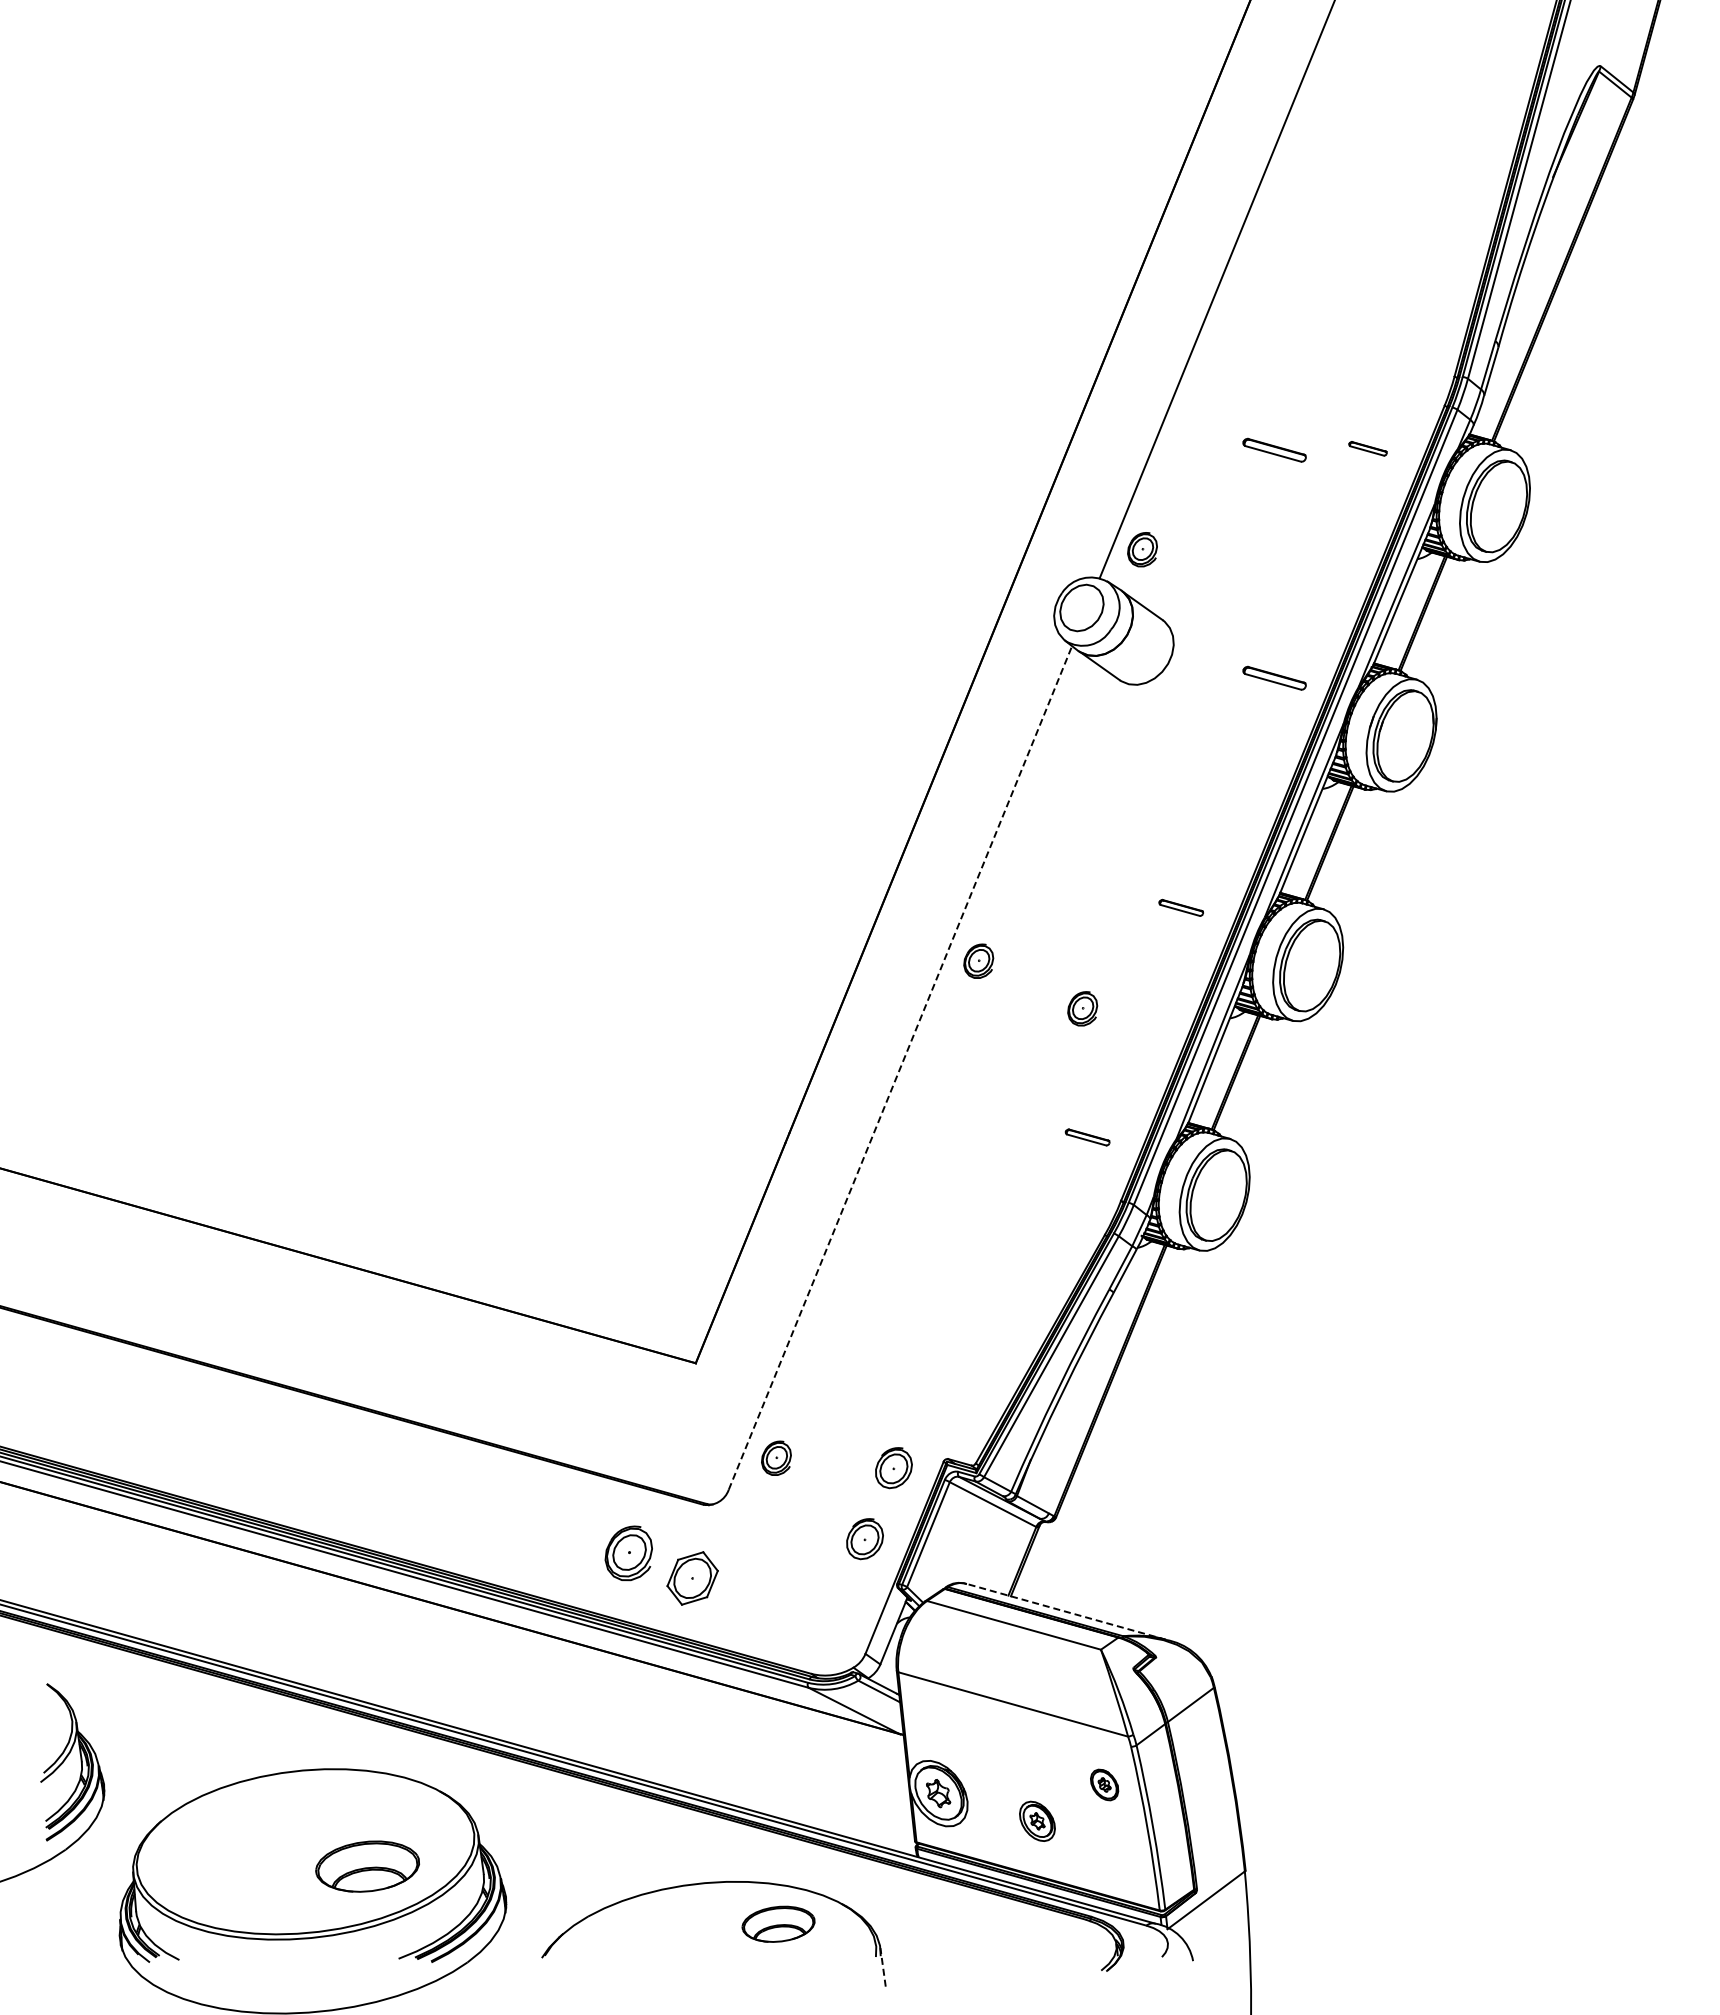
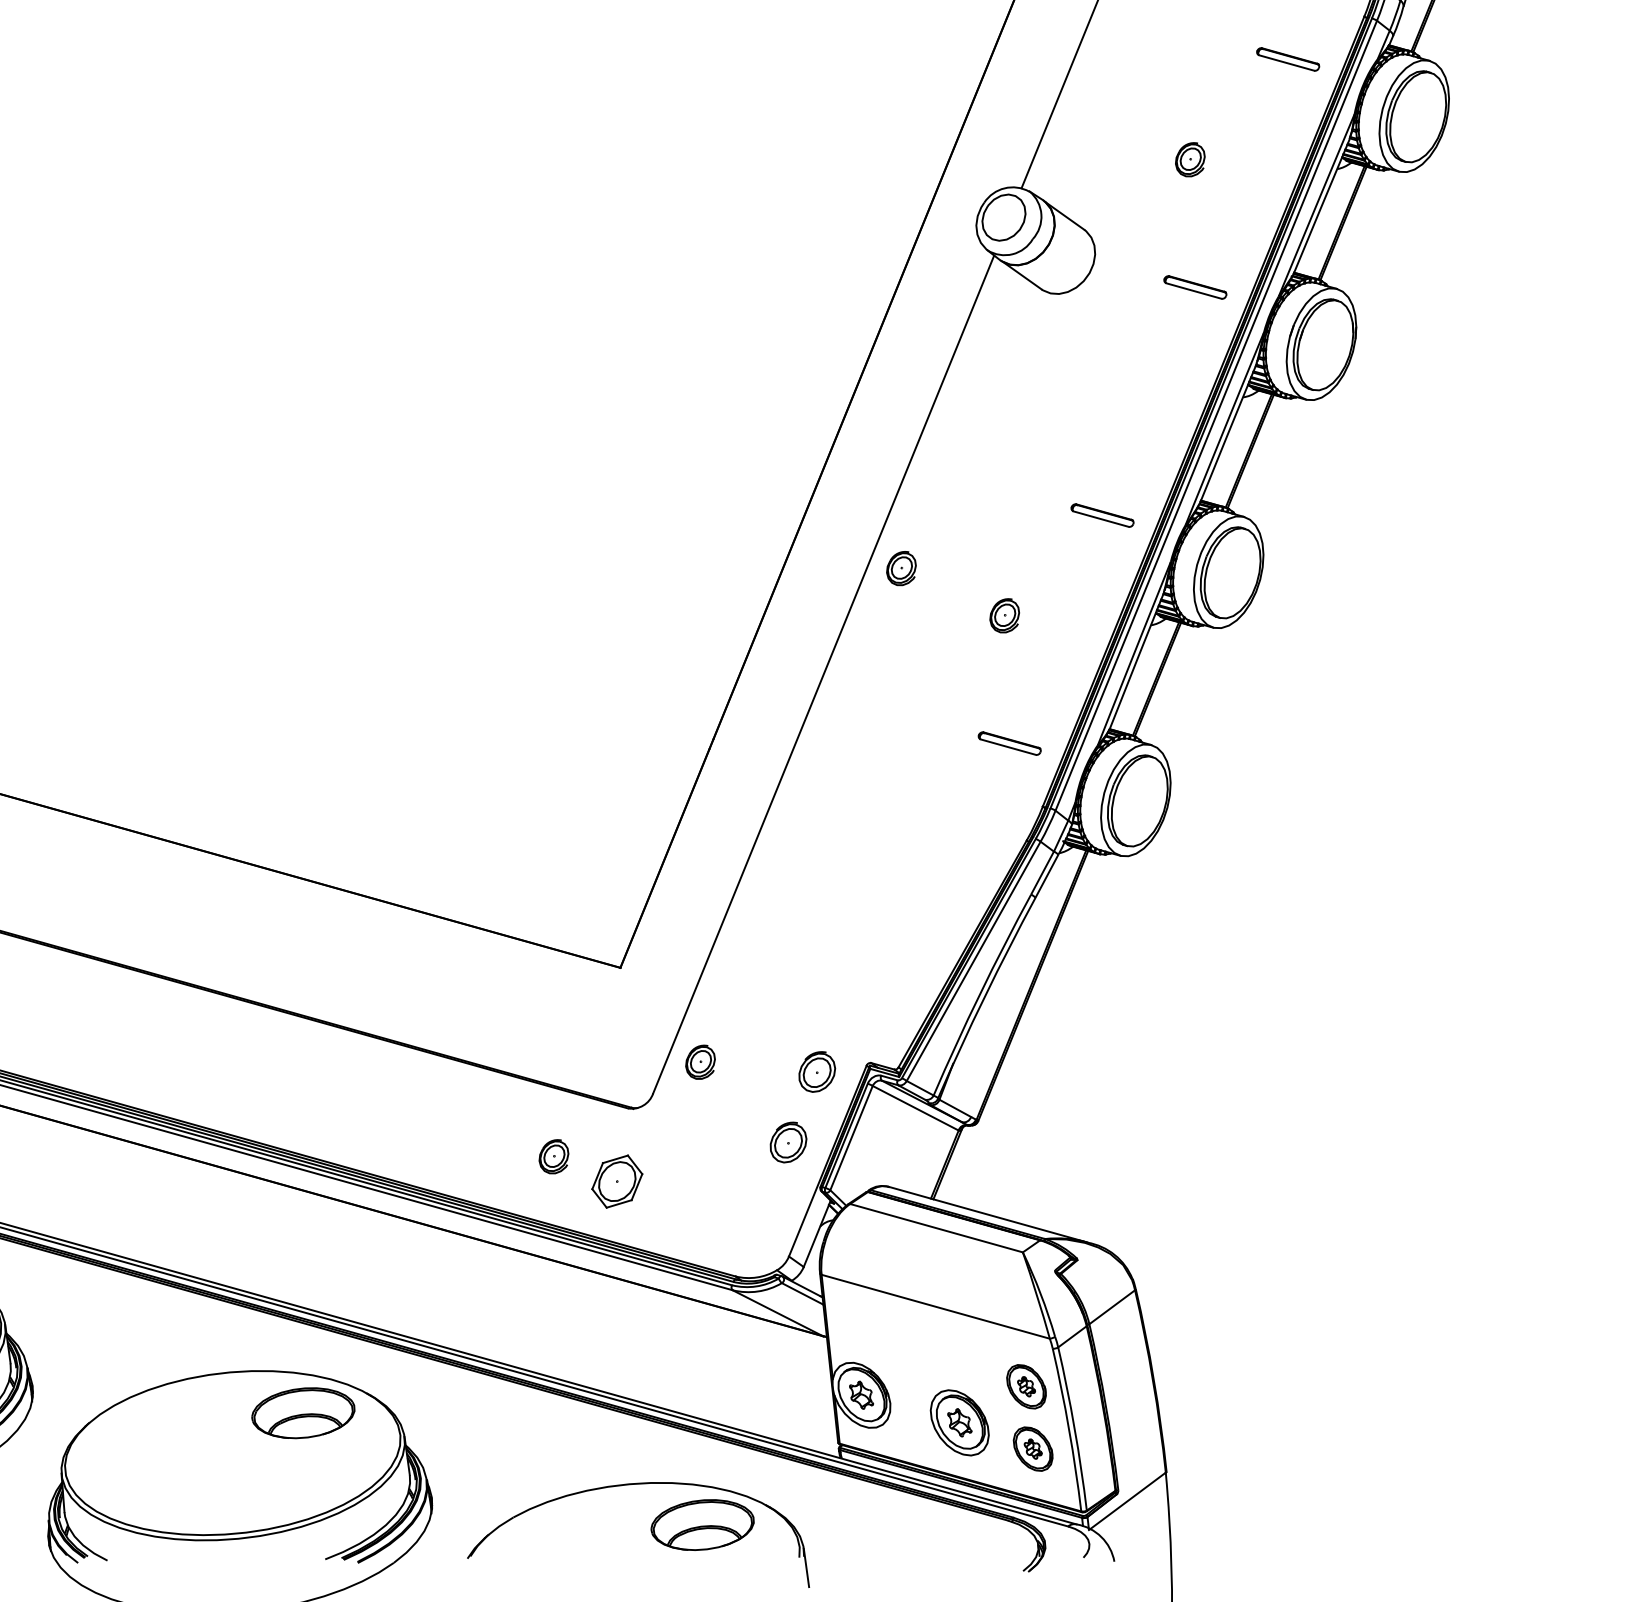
part: (1367, 448) -> (1287, 59), size x1.67
part: (1274, 449) -> (1195, 60), removed
part: (1142, 549) -> (1190, 159), moved
part: (1181, 907) -> (1102, 515), size x1.43
line: (900, 1067) -> (823, 674), dashed -> solid
part: (1087, 1137) -> (1009, 743), size x1.43
part: (628, 1553) -> (553, 1156), size x0.62
line: (1065, 1611) -> (987, 1214), dashed -> solid
part: (1104, 1784) -> (1026, 1386), size x1.43
part: (1037, 1821) -> (959, 1423), size x1.67
part: (1110, 1847) -> (1032, 1448), added
part: (367, 1866) -> (303, 1413), moved
part: (778, 1924) -> (702, 1525), size x1.43
line: (883, 1966) -> (806, 1567), dashed -> solid

